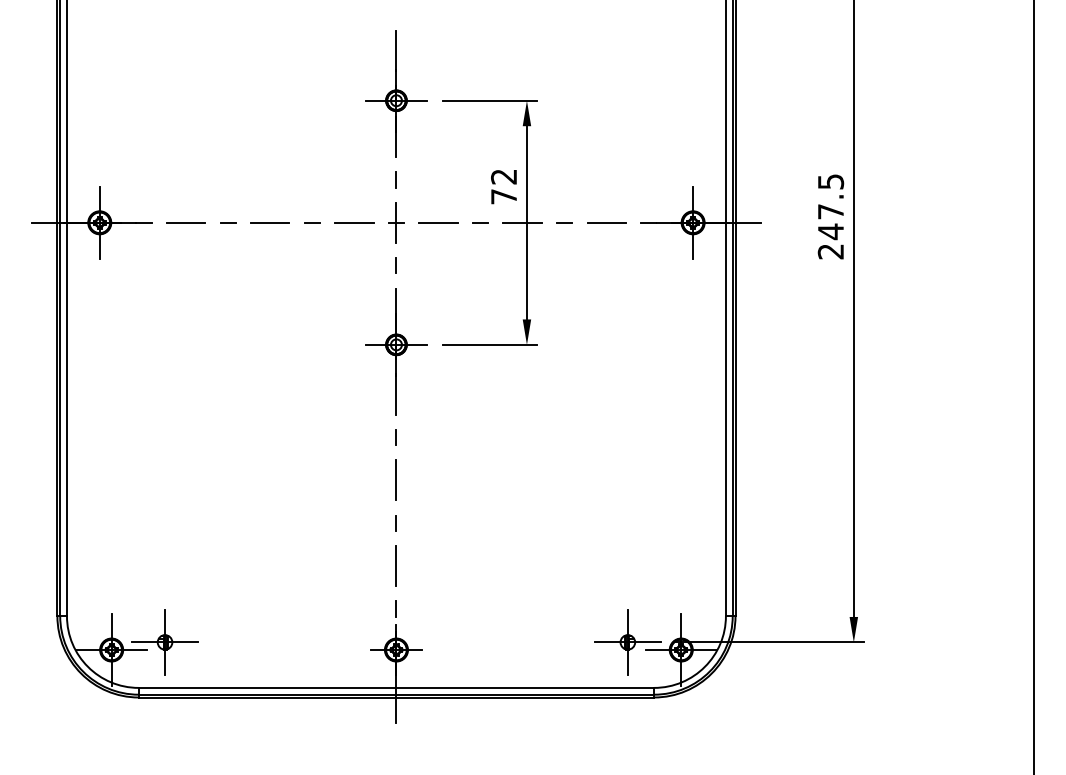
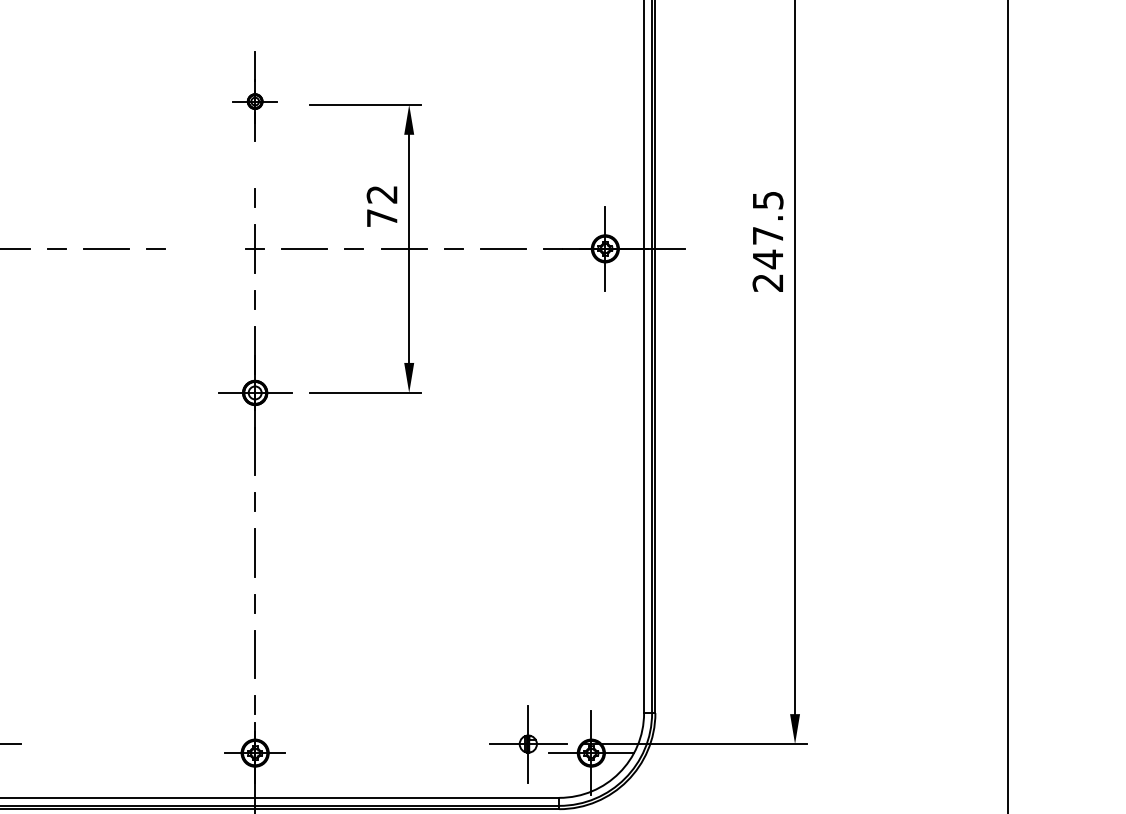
part: (396, 93) -> (255, 96), size x0.6
line: (354, 222) -> (205, 248), removed

